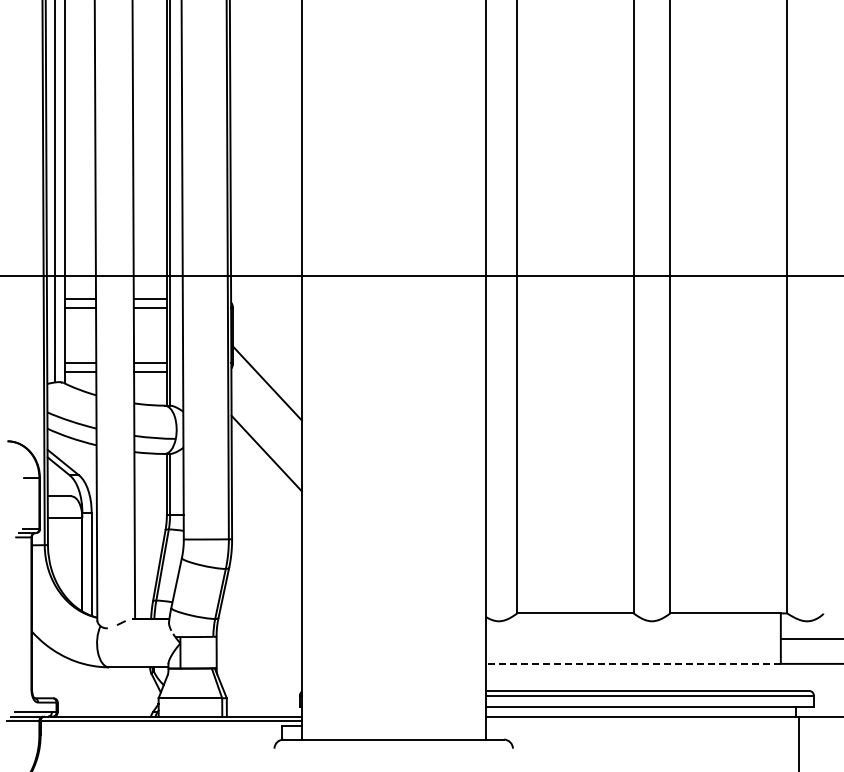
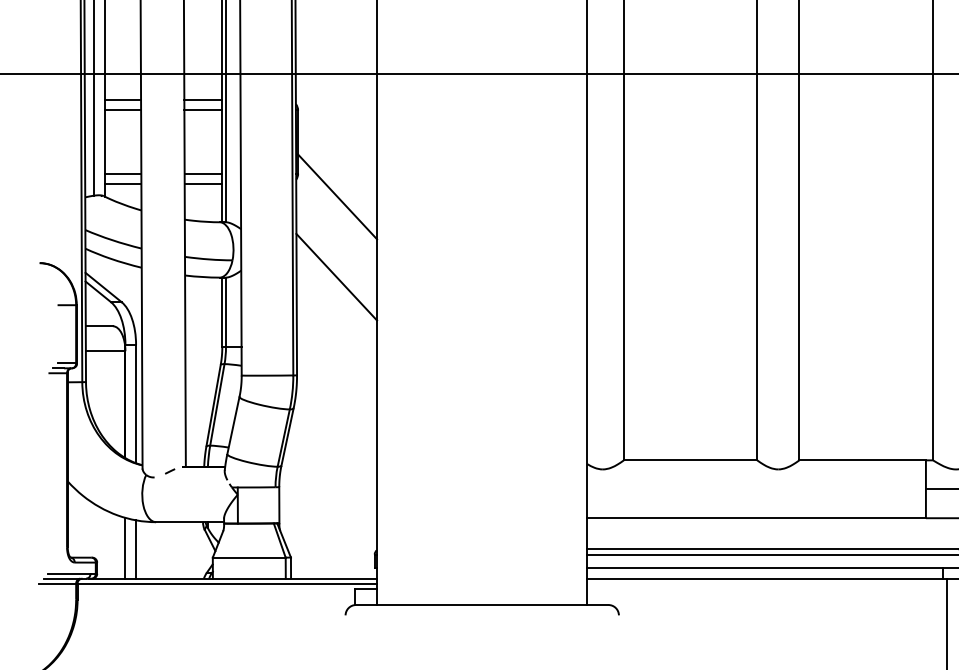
line: (633, 663) -> (757, 517), dashed -> solid
line: (82, 689) -> (125, 547), added
line: (91, 690) -> (135, 548), added

